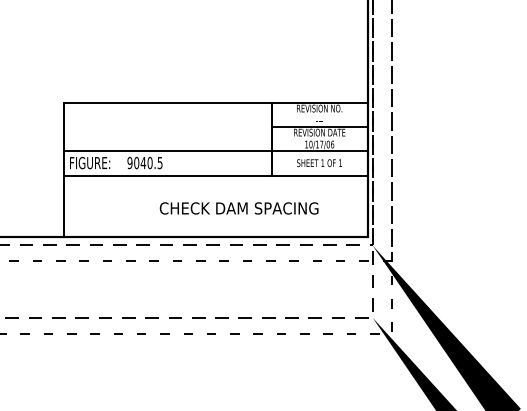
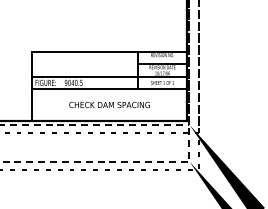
text: (238, 207) -> (109, 104), moved

